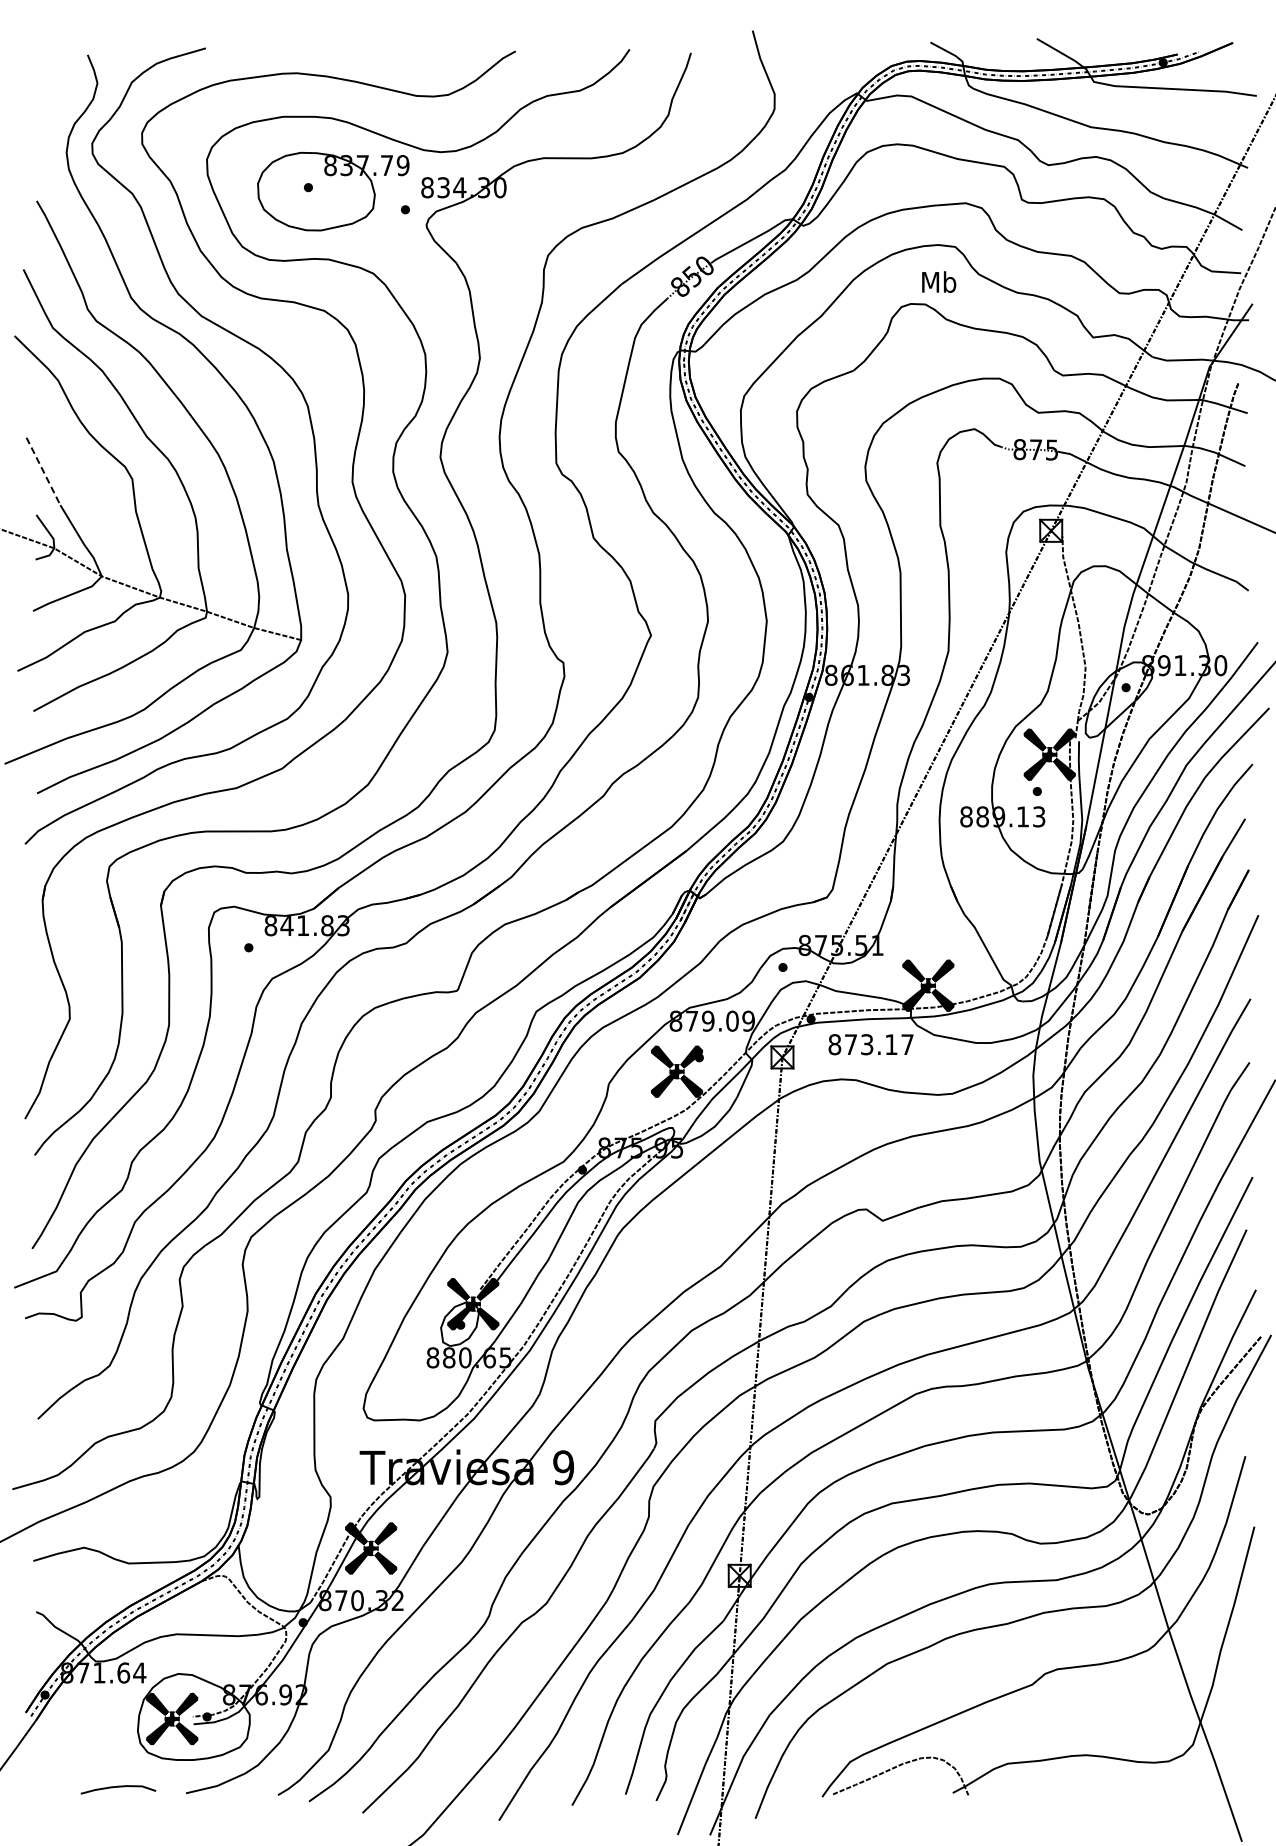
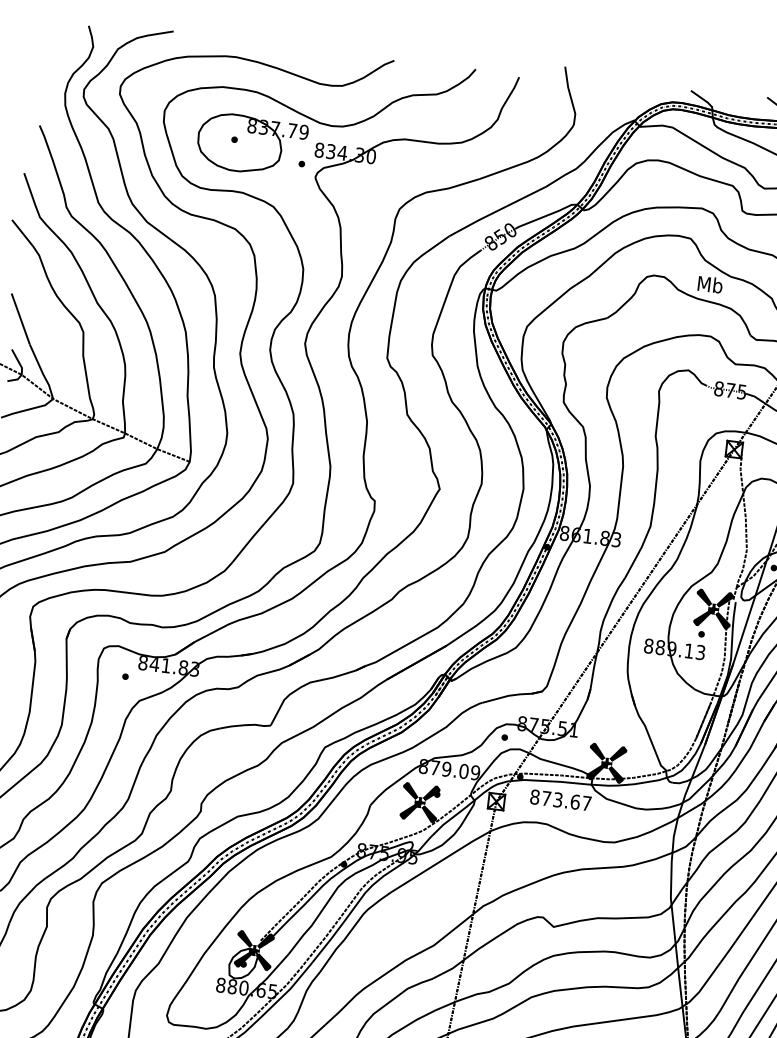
text: (939, 281) -> (710, 284), moved
line: (43, 471) -> (20, 319), dashed -> solid
text: (891, 1044) -> (575, 801), 873.17 -> 873.67

